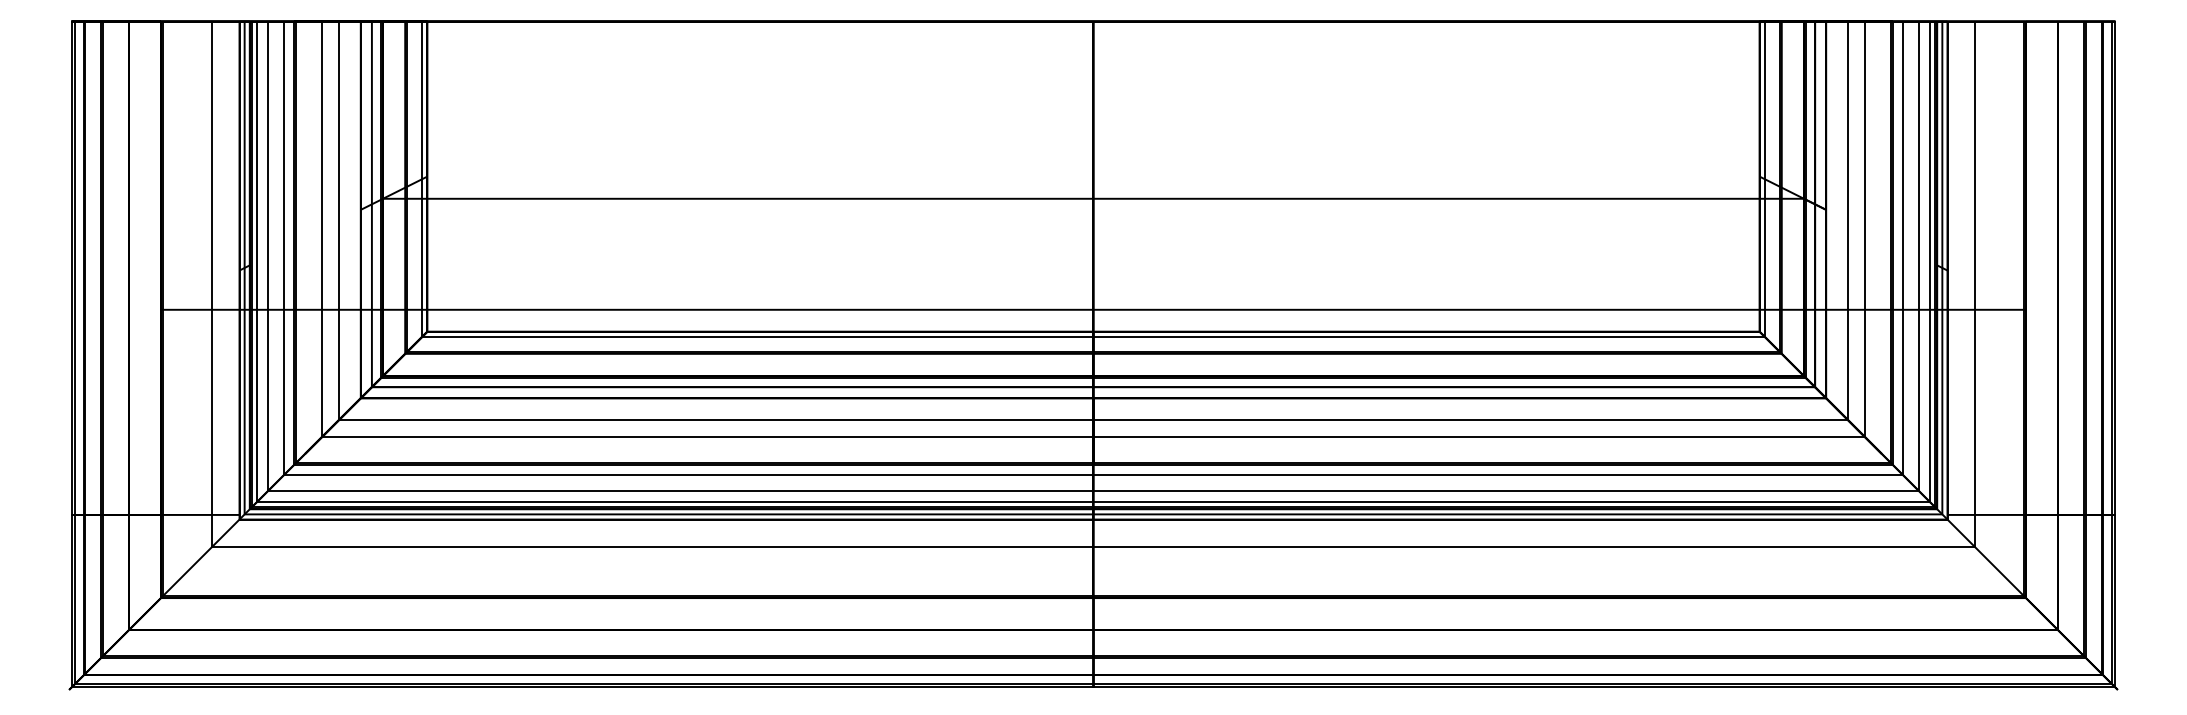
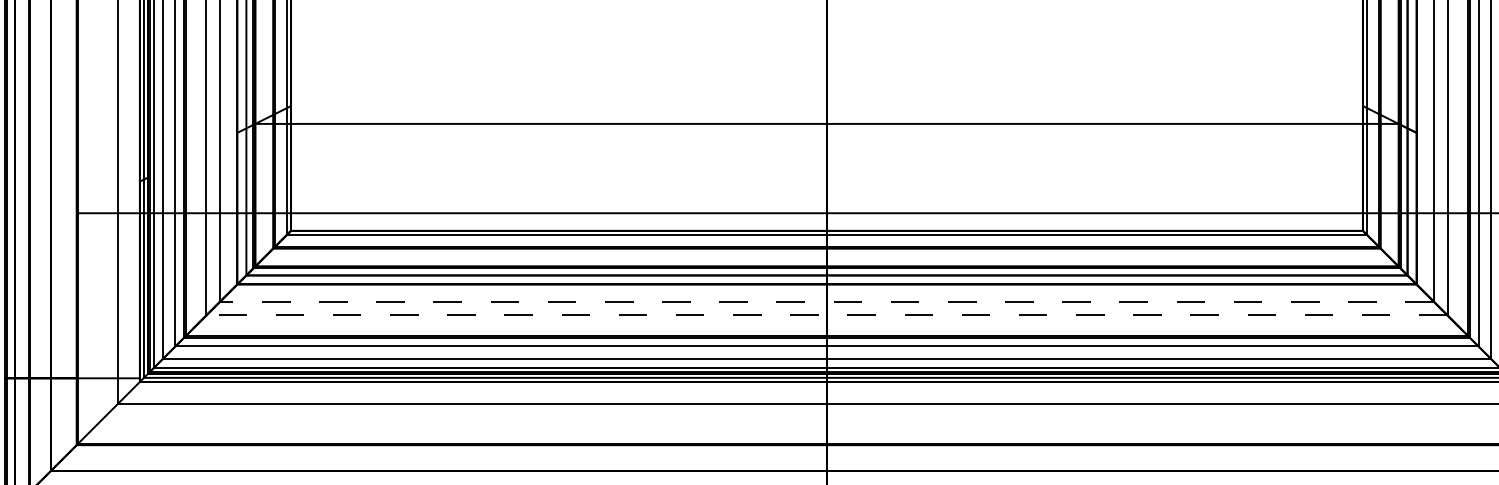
line: (1092, 419) -> (826, 301), solid -> dashed
line: (1093, 436) -> (826, 315), solid -> dashed

